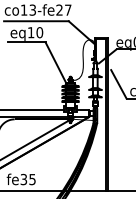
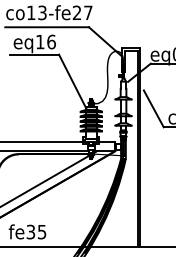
text: (39, 32) -> (51, 41), eq10 -> eq16

